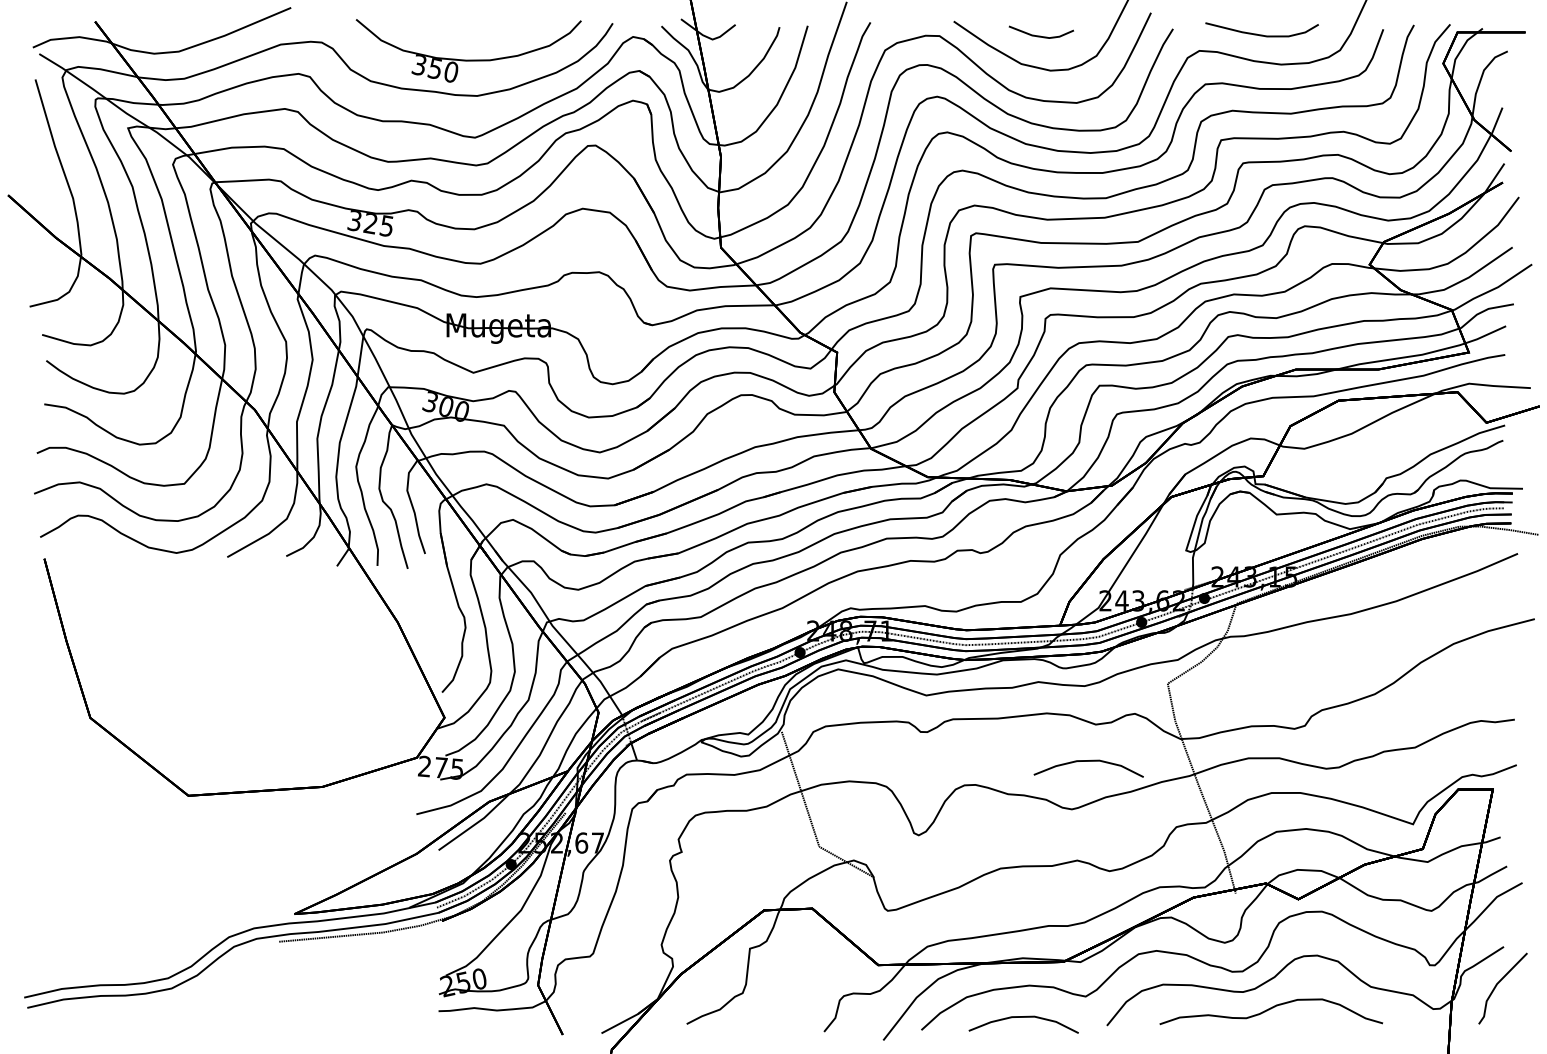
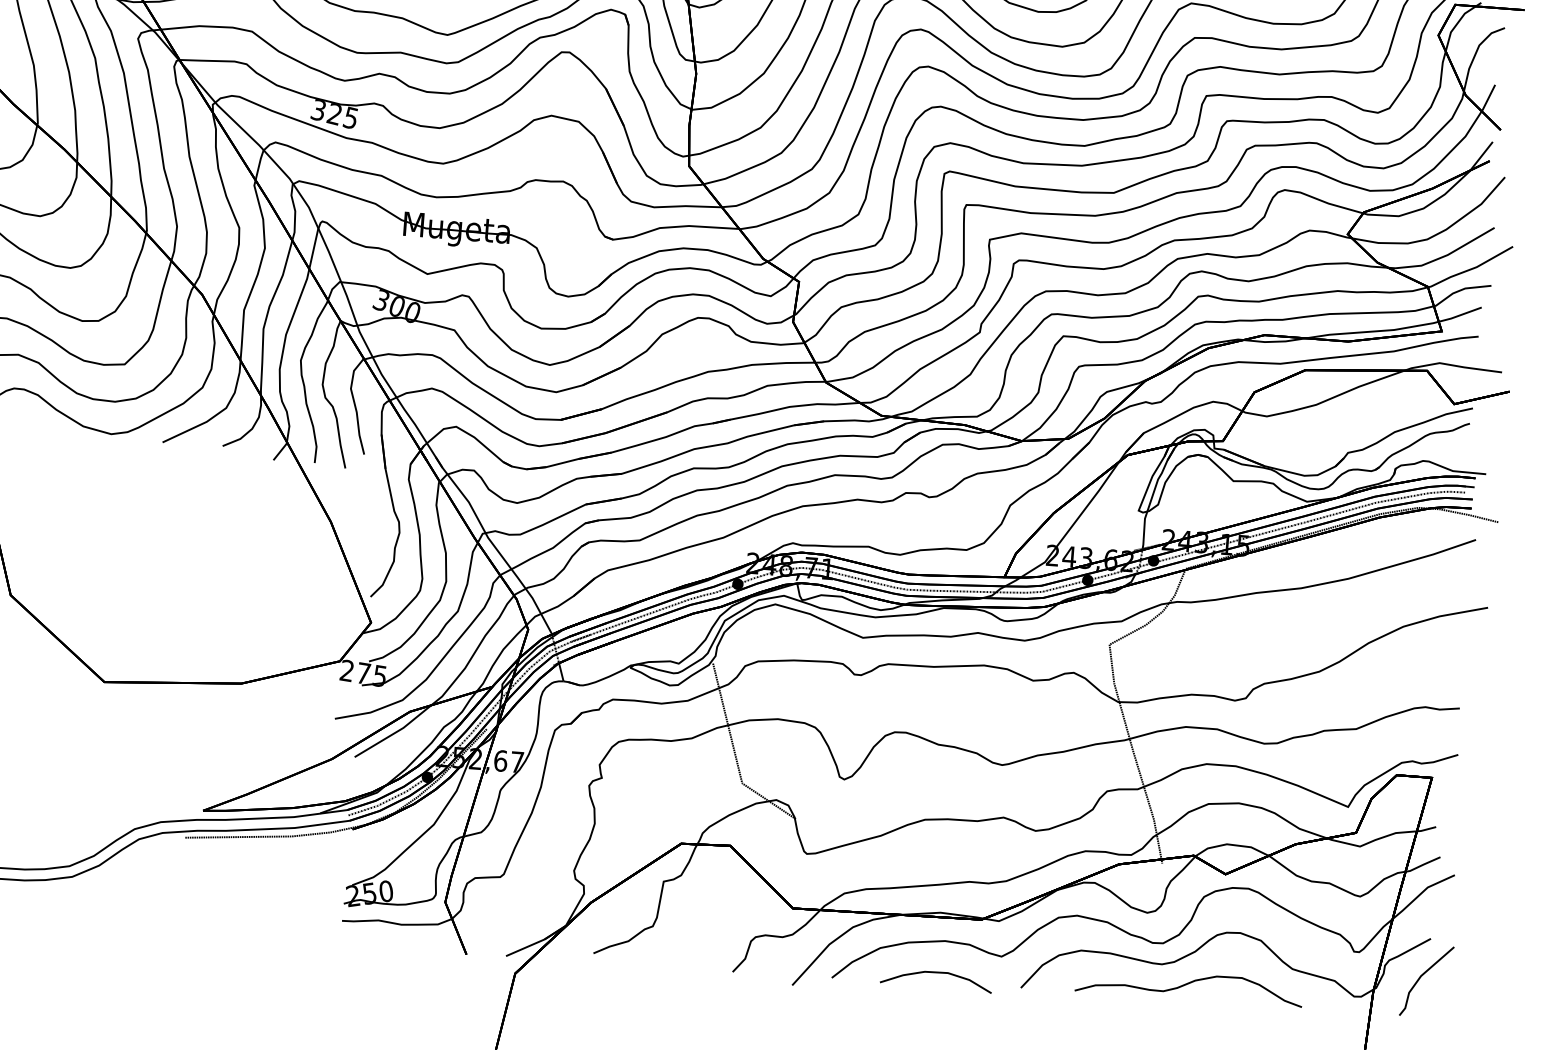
curve: (1088, 761) -> (1022, 717), removed

